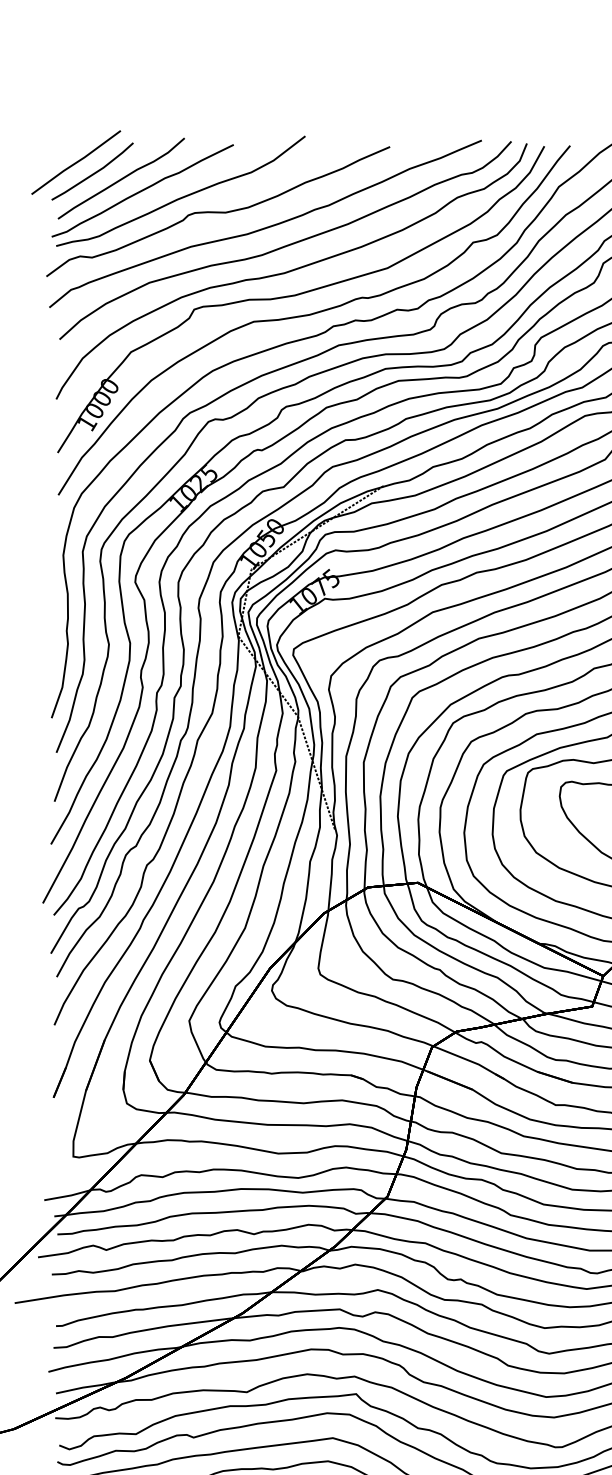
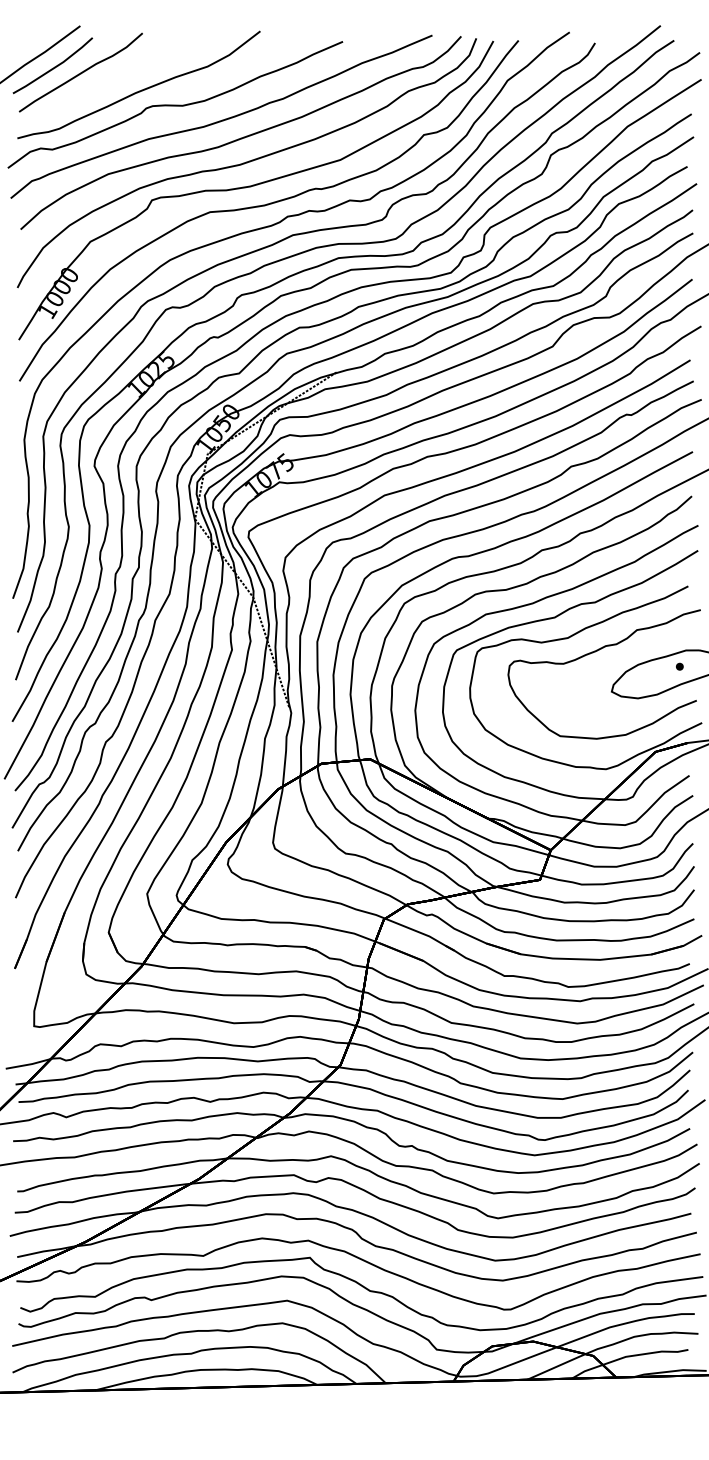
curve: (142, 190) -> (101, 84), removed

